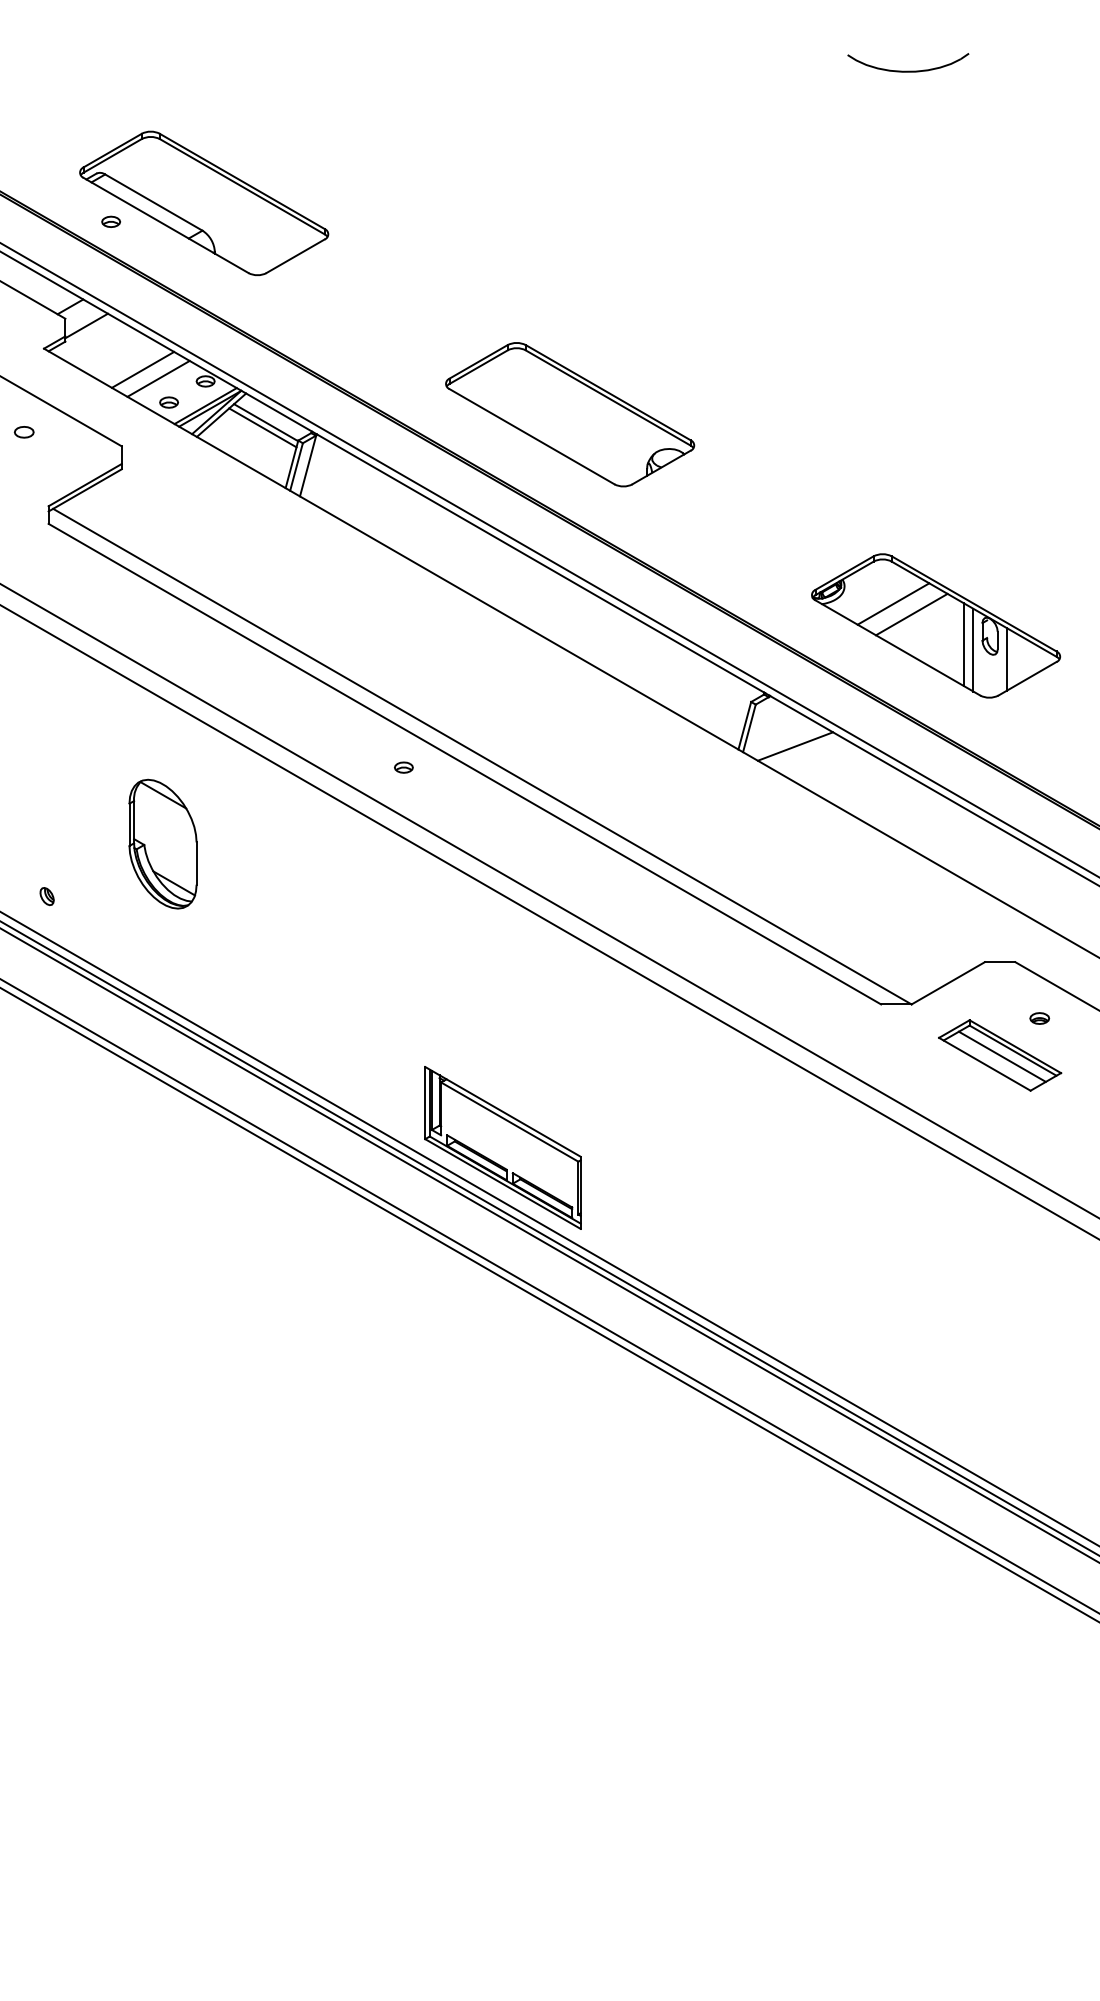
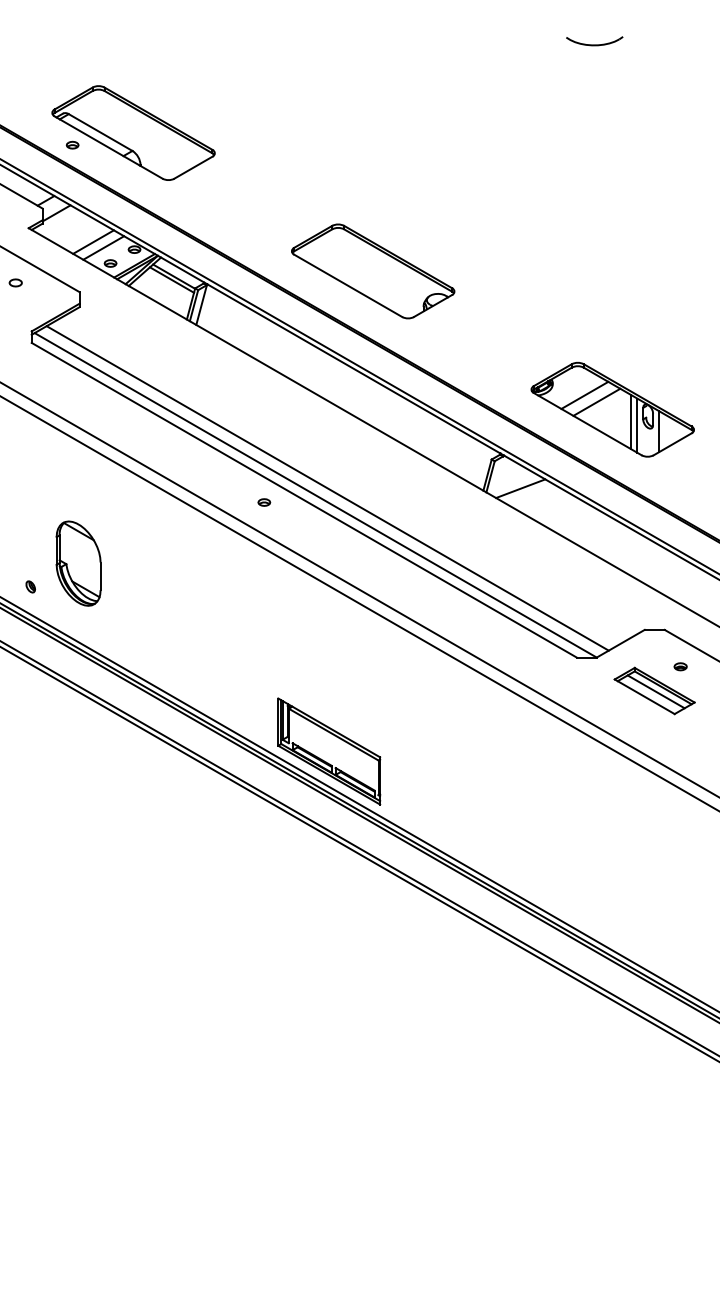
part: (908, 63) -> (594, 41), size x0.71
line: (500, 746) -> (327, 488), added
part: (162, 843) -> (78, 563), moved

